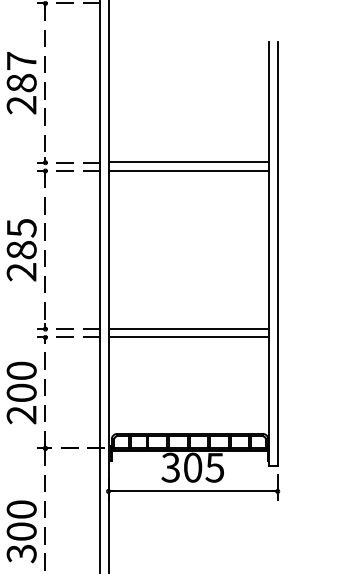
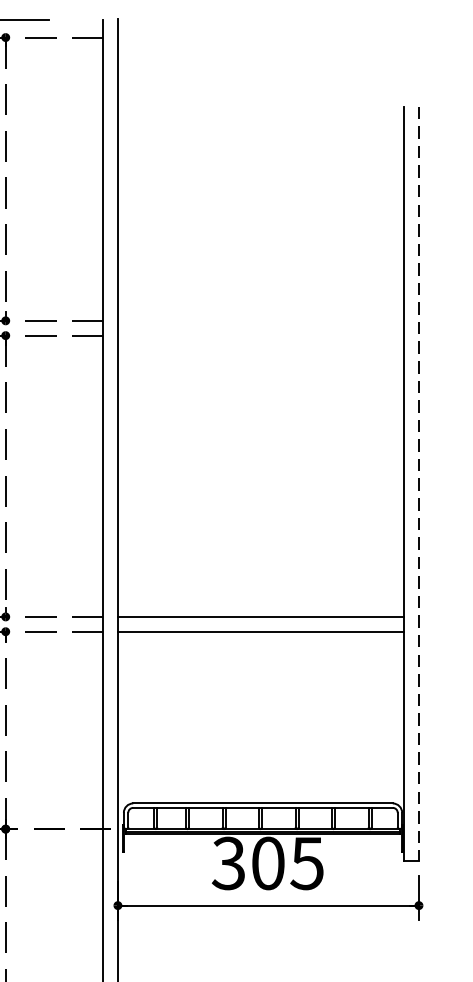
line: (188, 162) -> (260, 320), removed
line: (188, 170) -> (260, 334), removed
line: (277, 254) -> (418, 484), solid -> dashed

